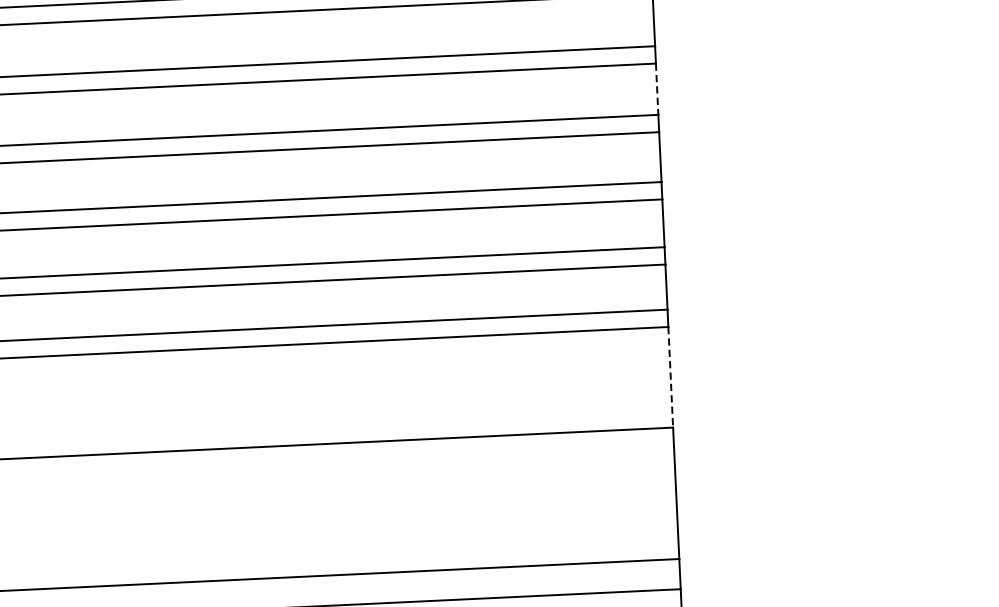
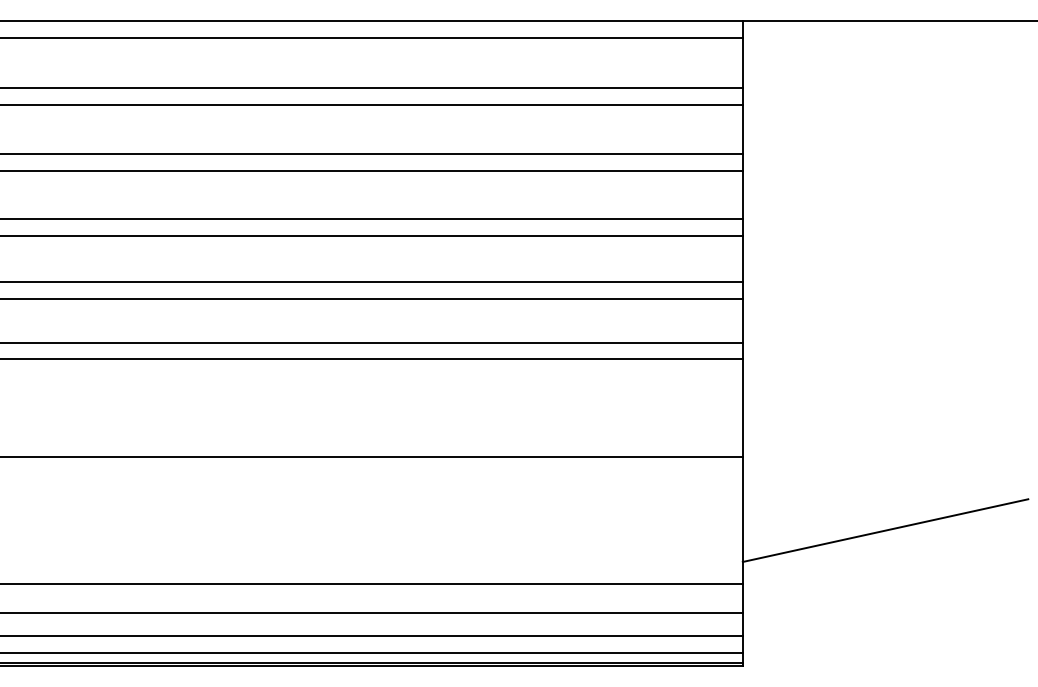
line: (656, 89) -> (742, 129), dashed -> solid
line: (670, 377) -> (742, 408), dashed -> solid
line: (824, 496) -> (885, 530), added

